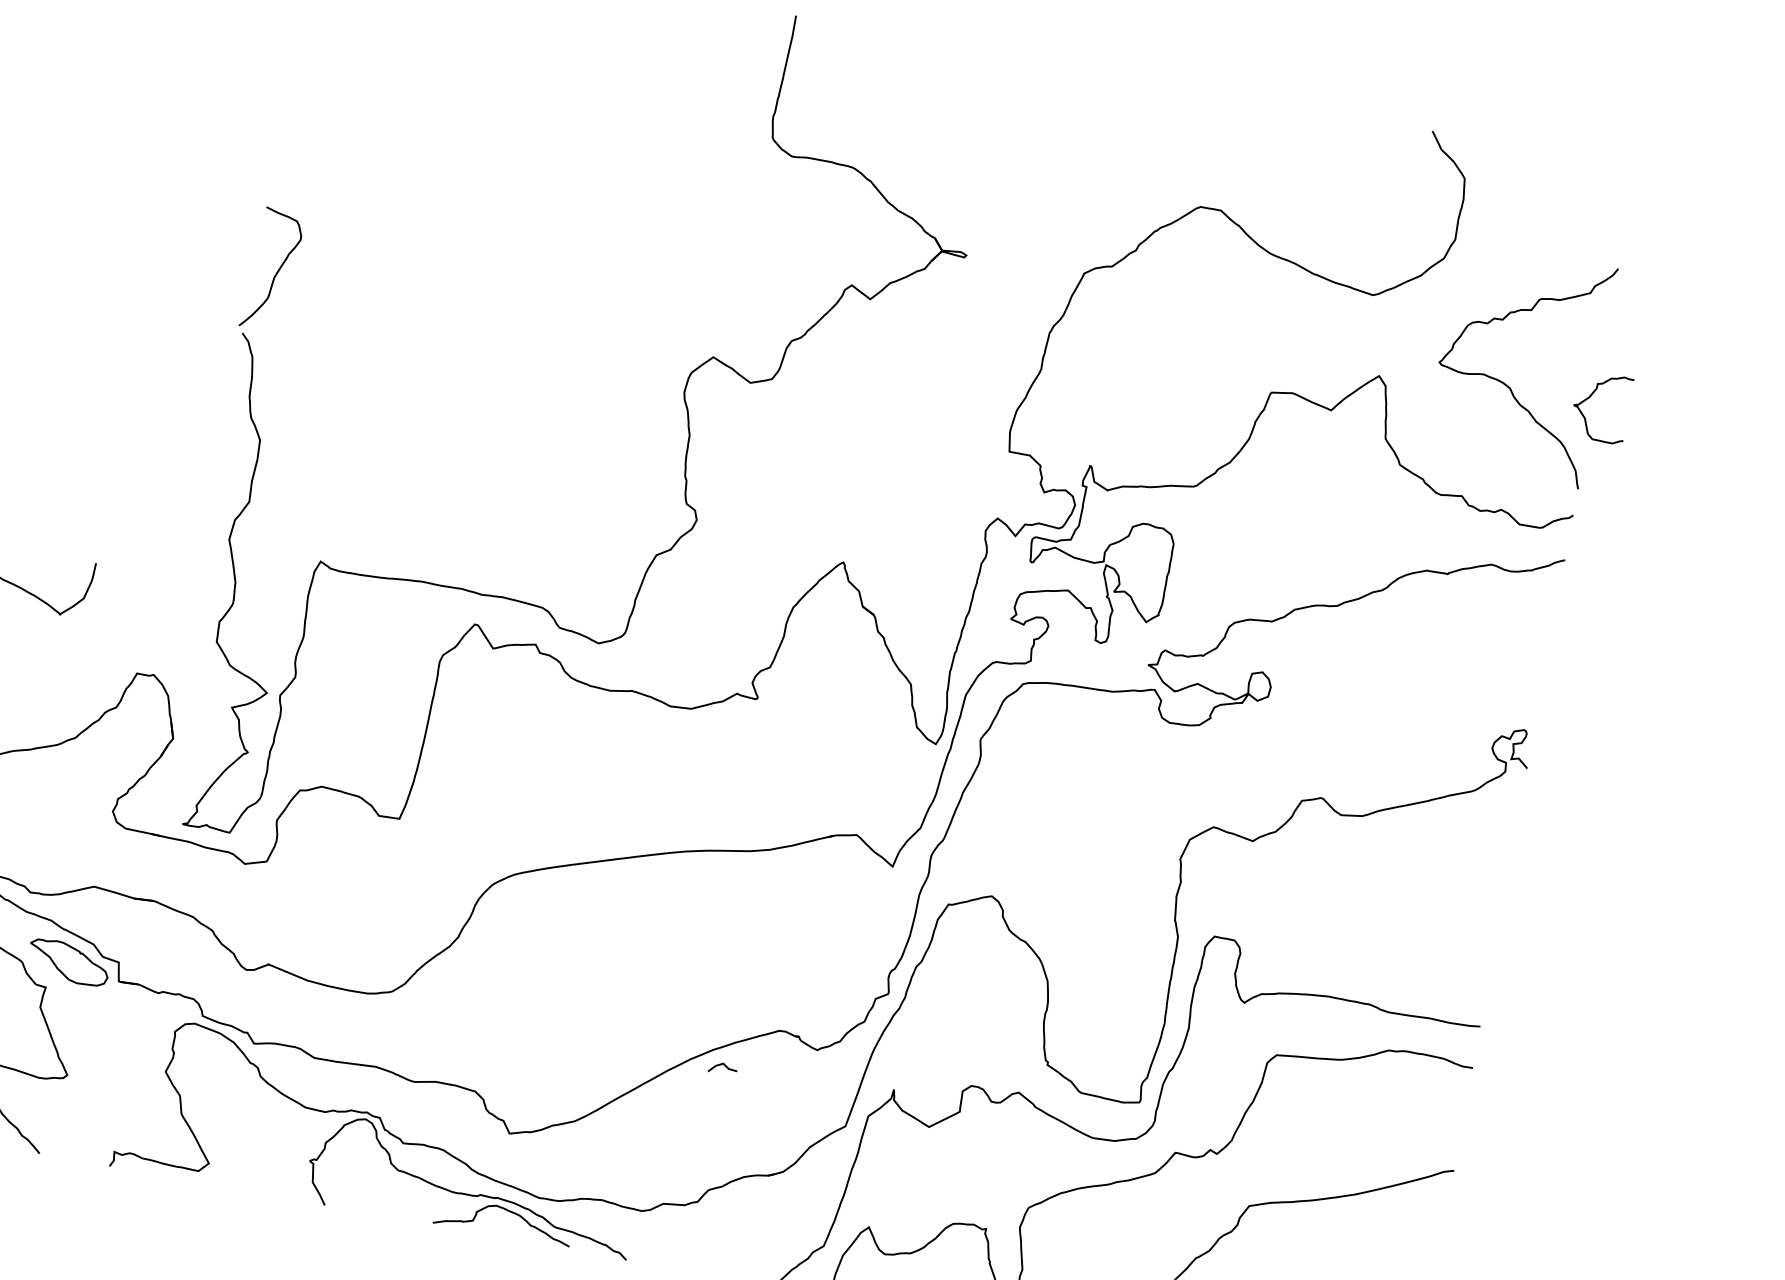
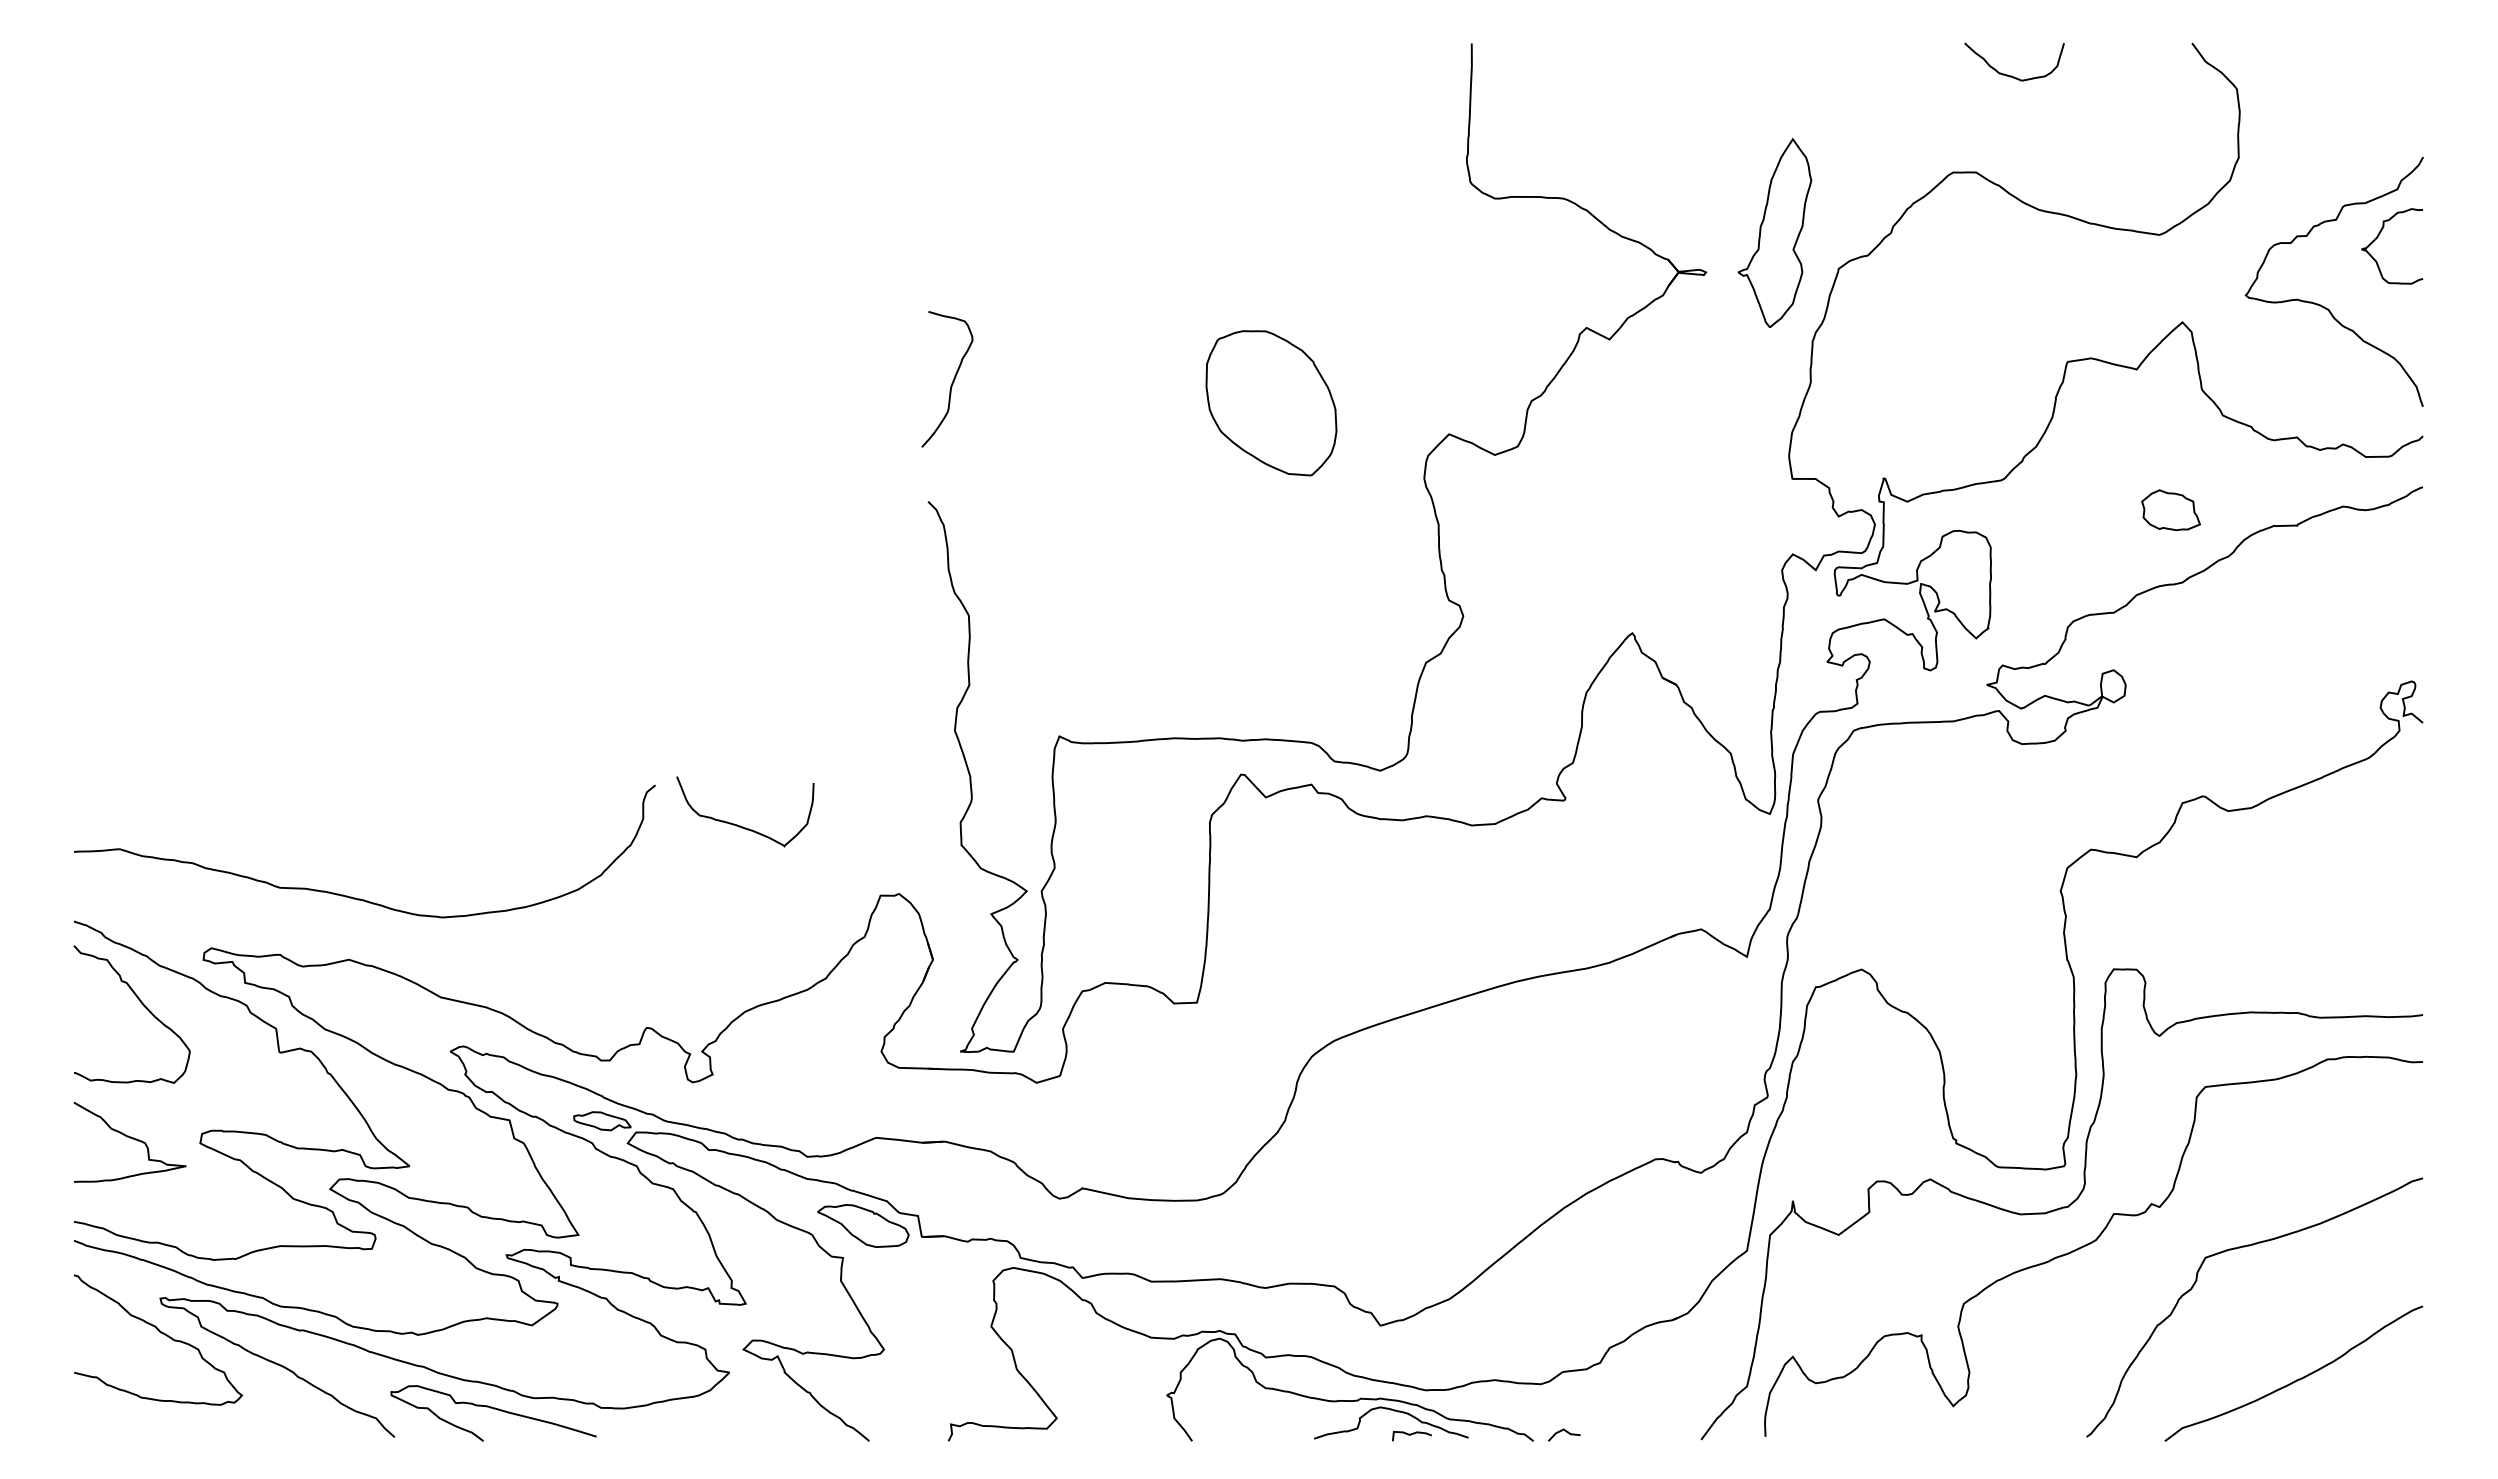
curve: (1267, 130) -> (2011, 75), added
part: (1033, 231) -> (1774, 232), added
curve: (276, 271) -> (952, 380), moved
part: (561, 301) -> (1271, 403), added
curve: (1590, 397) -> (2378, 237), moved
part: (1338, 540) -> (2170, 510), added
line: (725, 1066) -> (1566, 1432), moved
curve: (519, 1235) -> (1411, 1435), added

